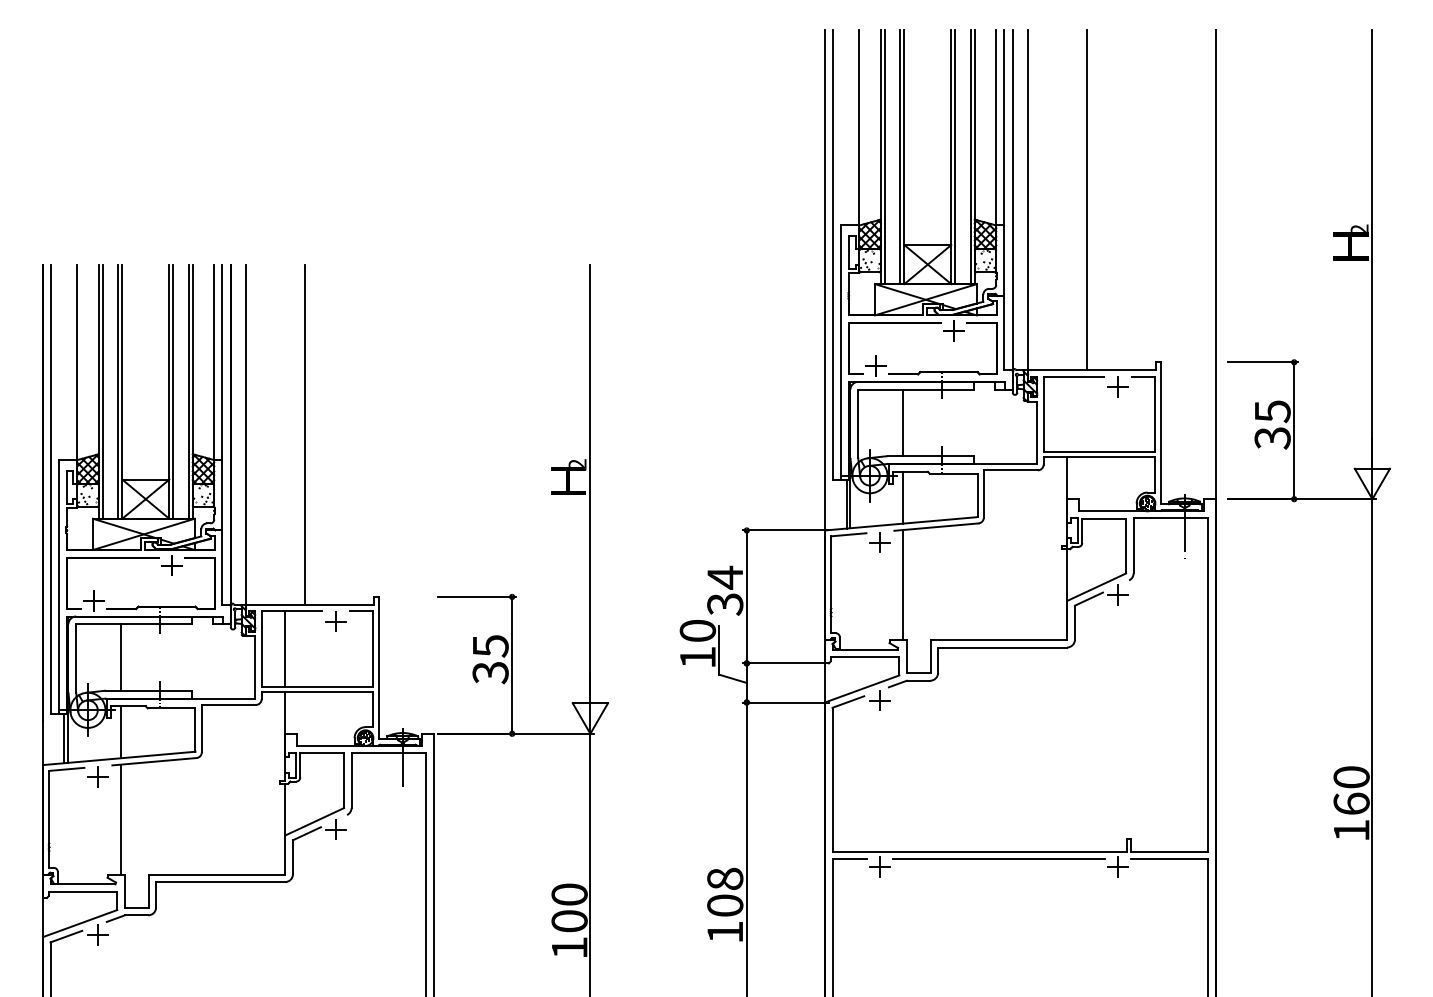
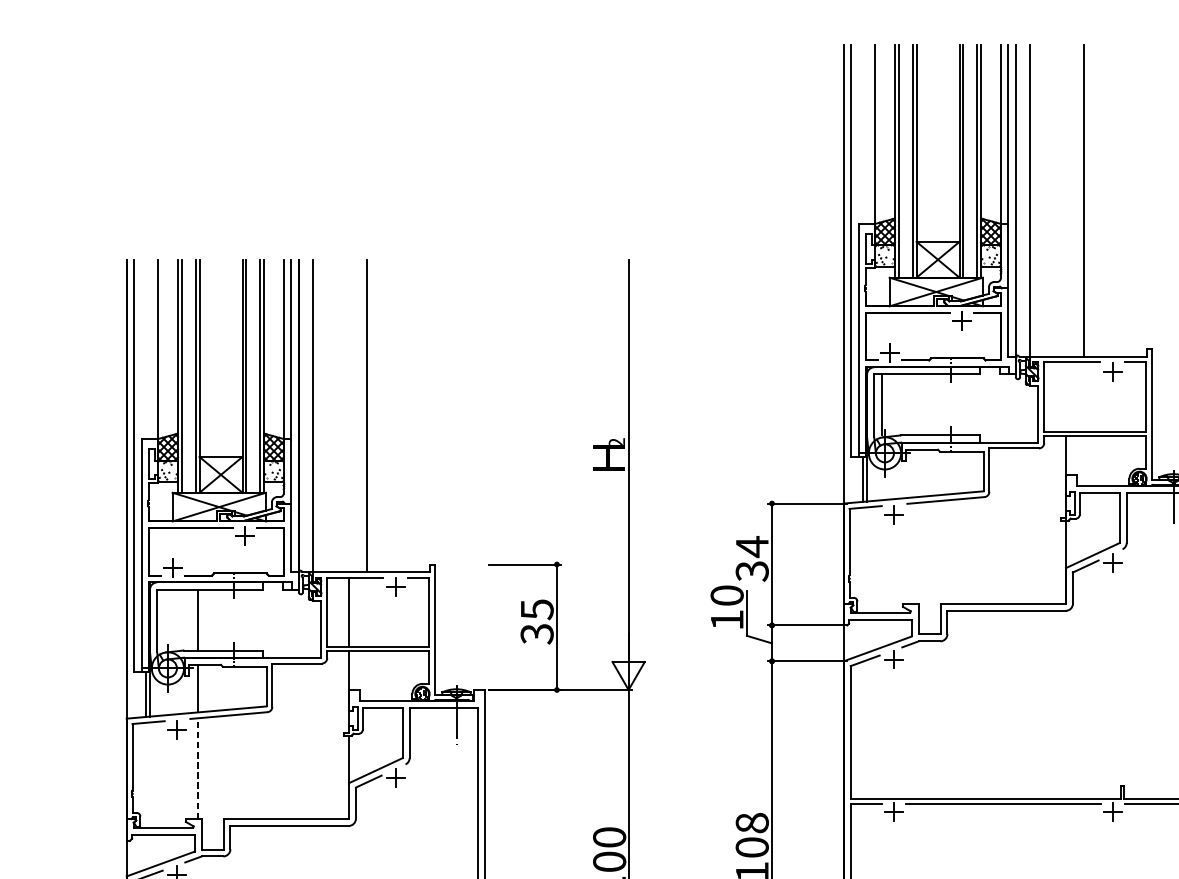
line: (903, 422) -> (881, 404), moved
line: (903, 497) -> (915, 473), removed
line: (903, 584) -> (915, 553), removed
line: (121, 819) -> (198, 768), solid -> dashed

